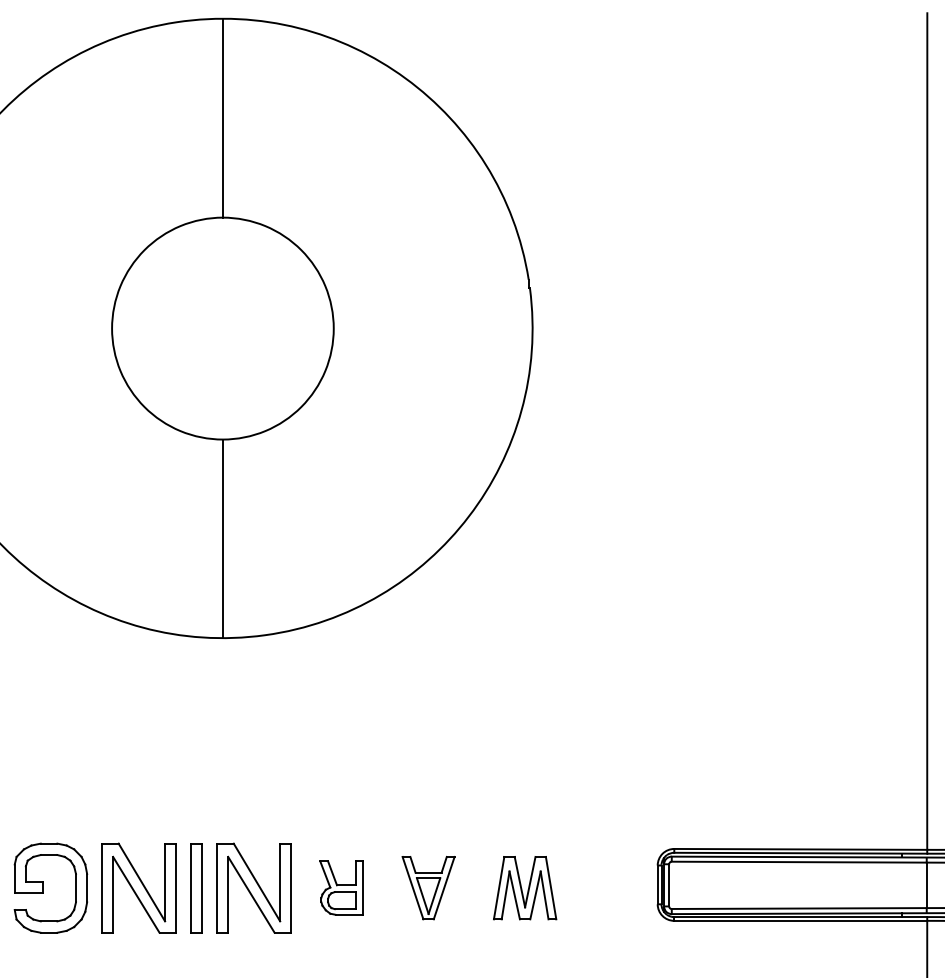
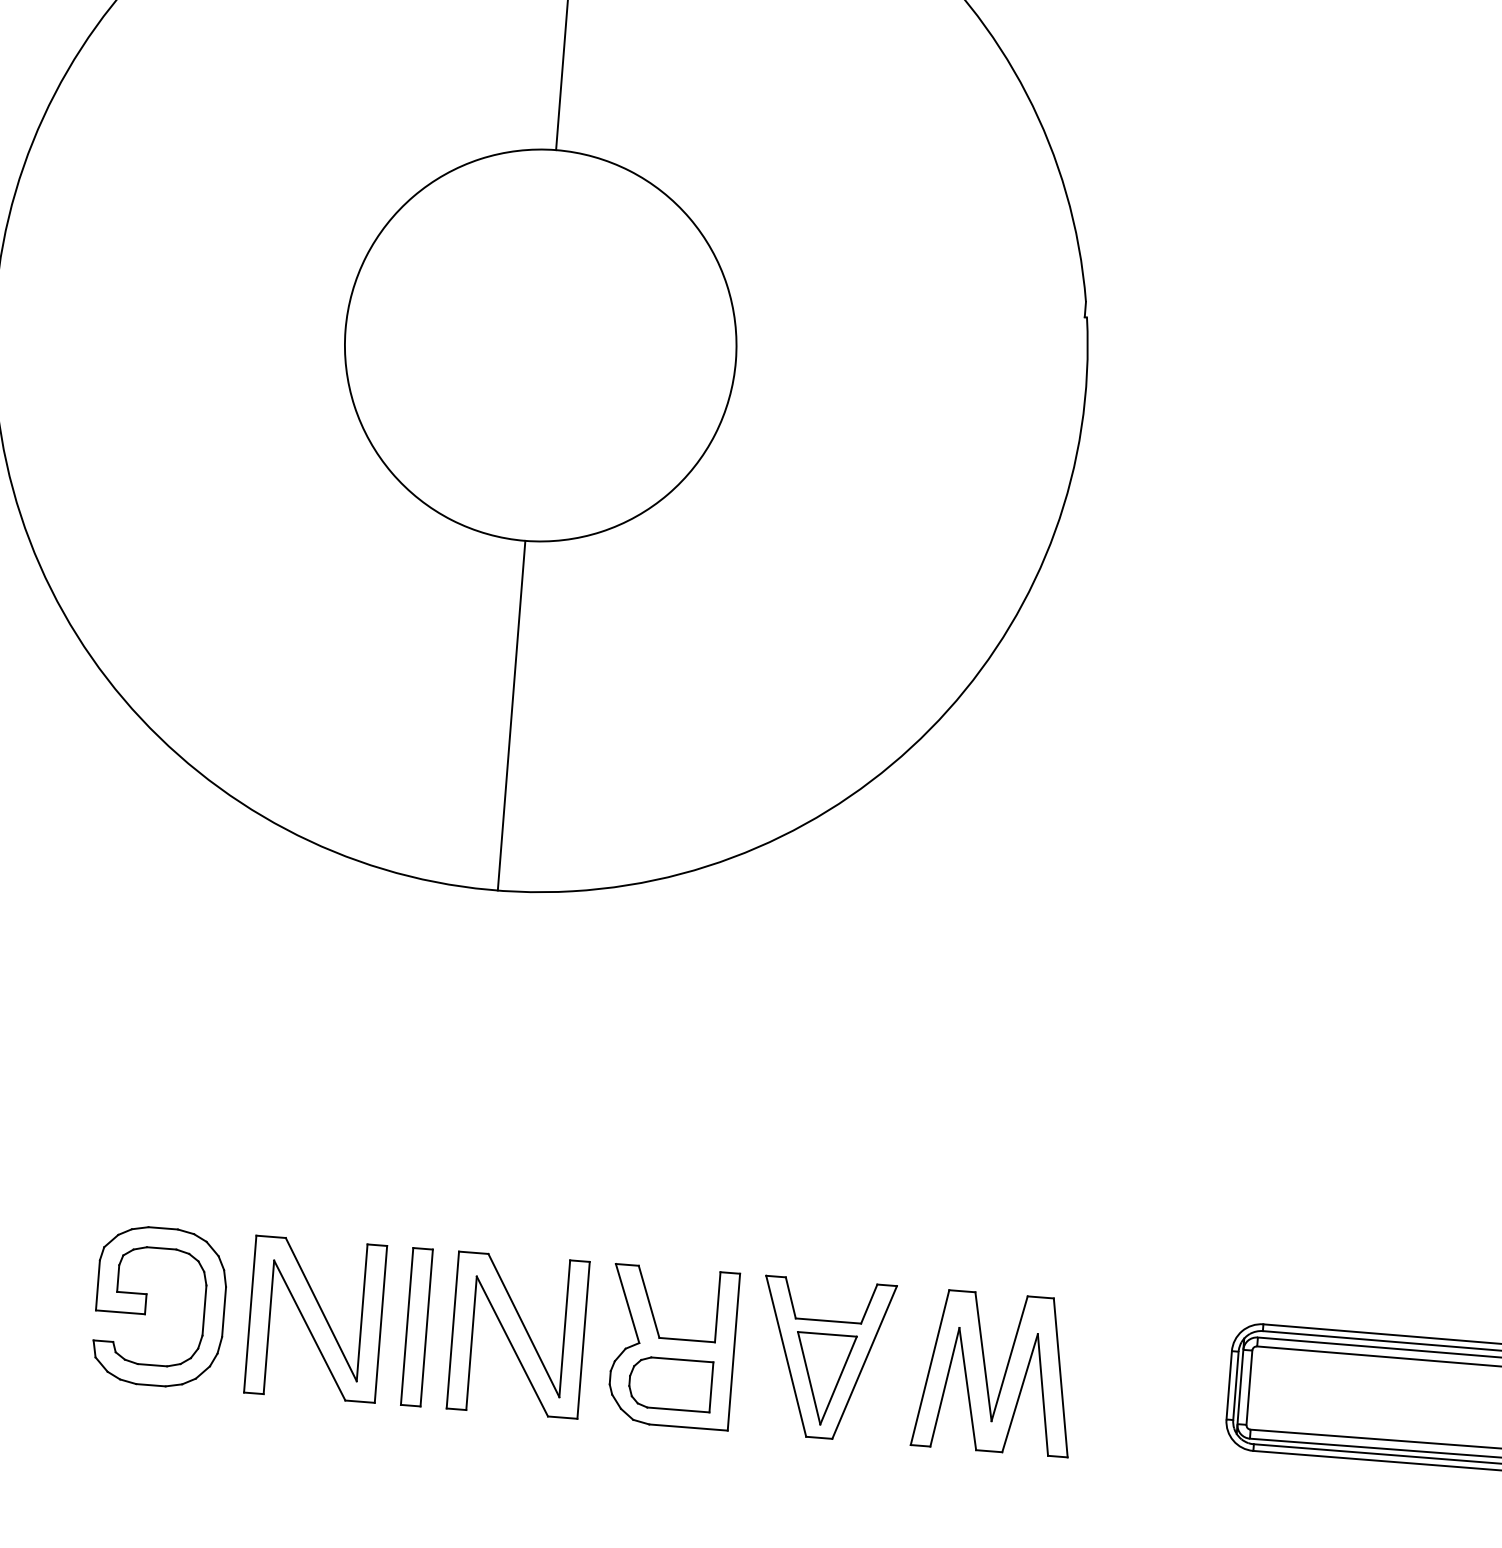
part: (341, 887) -> (672, 1346), size x1.67
part: (428, 887) -> (825, 1358), size x1.43
part: (524, 887) -> (994, 1371), size x1.43

